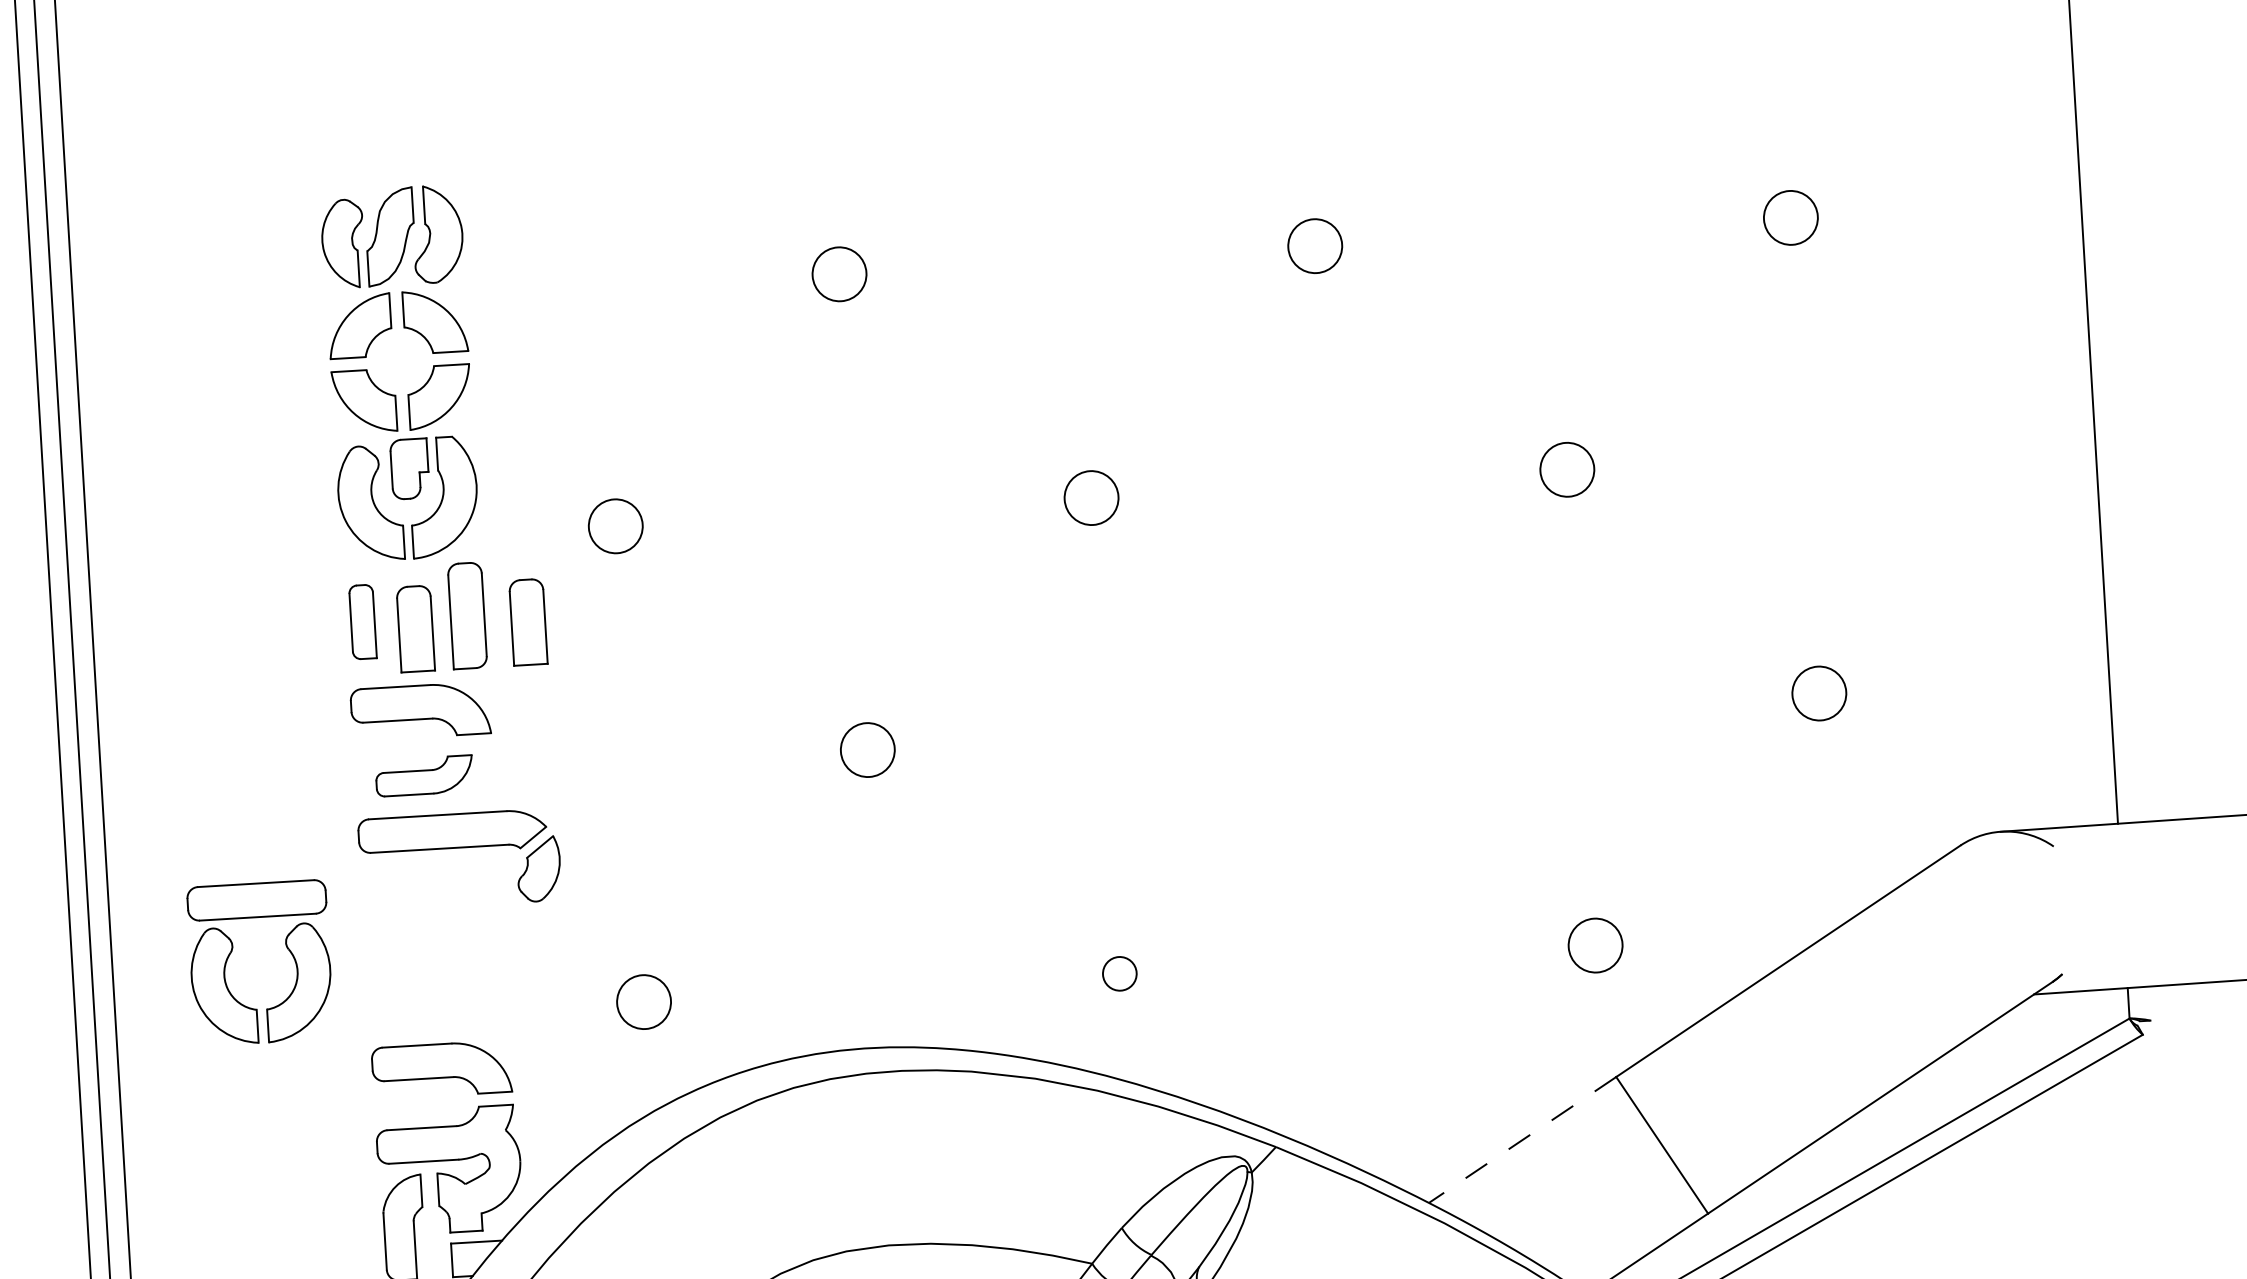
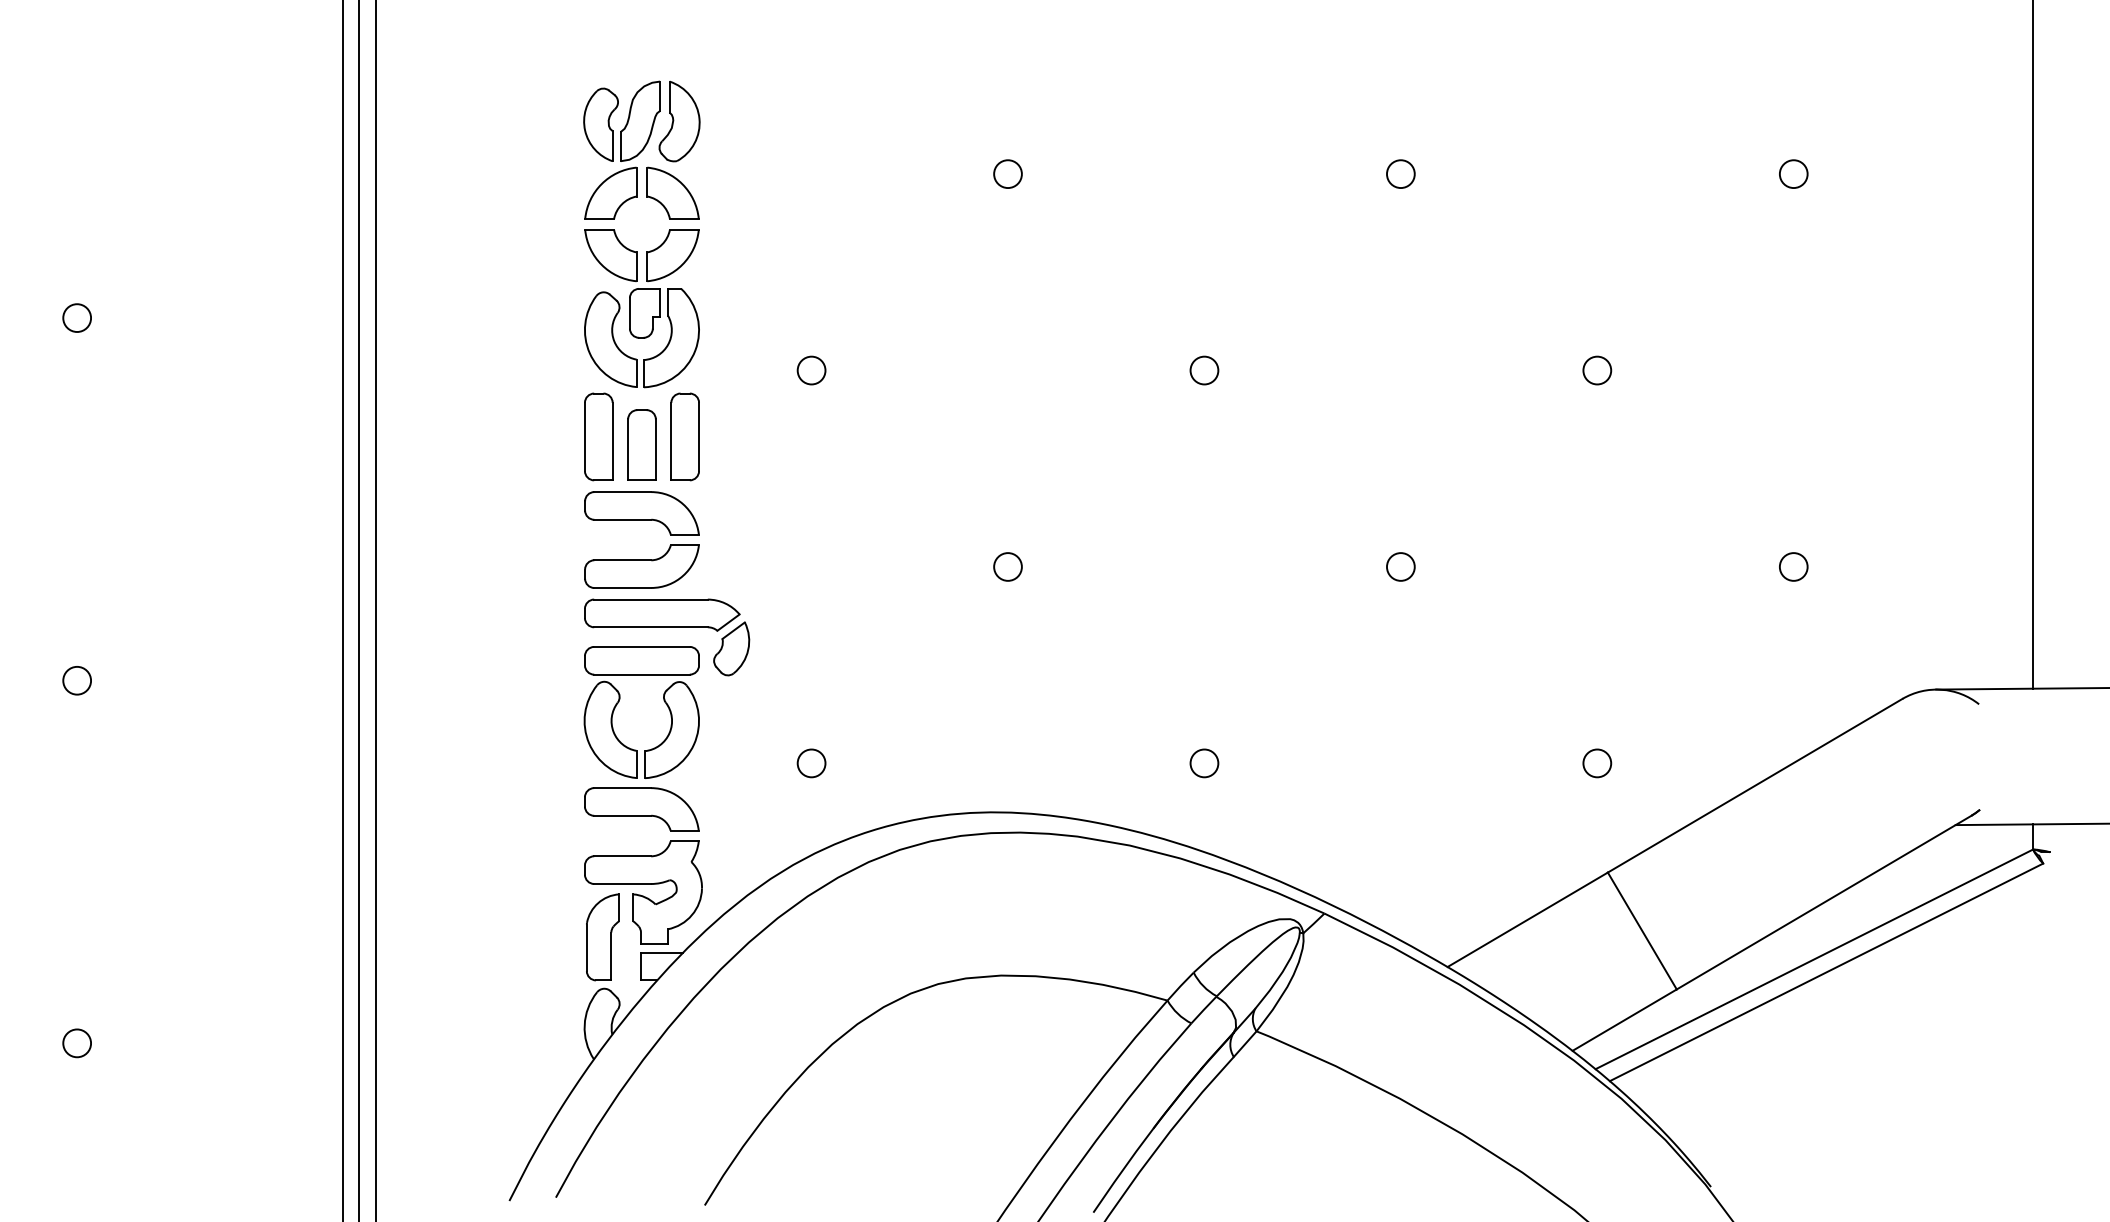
circle: (1790, 217) -> (1793, 173), size x0.62
circle: (1314, 245) -> (1400, 173), size x0.62
circle: (838, 274) -> (1007, 174), size x0.62
circle: (1567, 469) -> (1597, 370), size x0.62
circle: (1091, 497) -> (1204, 370), size x0.62
circle: (615, 526) -> (811, 370), size x0.62
part: (362, 621) -> (598, 436), size x1.43
part: (527, 621) -> (734, 444), removed
circle: (1819, 692) -> (1793, 566), size x0.62
circle: (1343, 721) -> (1400, 566), added
circle: (867, 749) -> (1007, 566), size x0.62
part: (423, 775) -> (641, 566), size x1.43
circle: (1595, 945) -> (1597, 763), size x0.62
part: (232, 952) -> (619, 702), moved
circle: (643, 1002) -> (811, 763), size x0.62
line: (1522, 1140) -> (1527, 920), dashed -> solid

